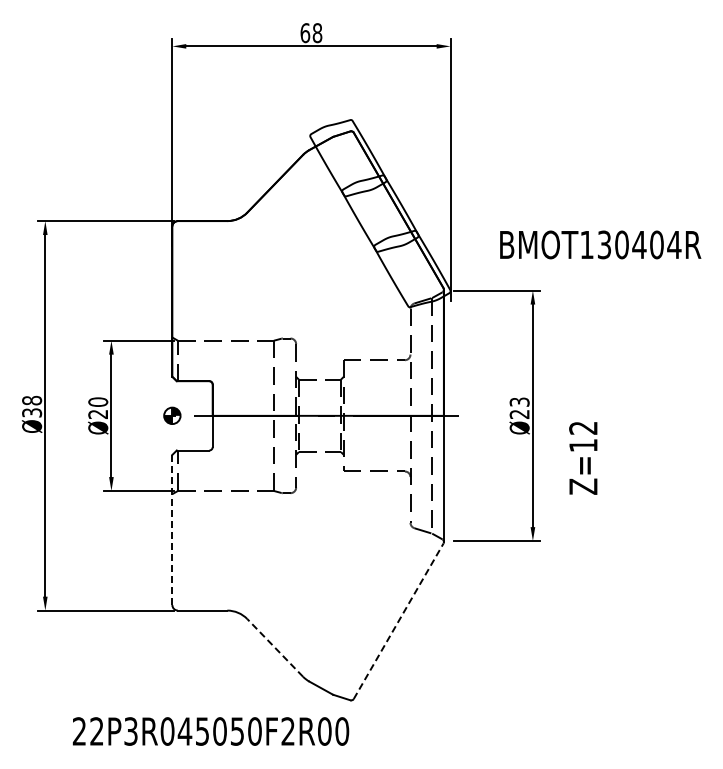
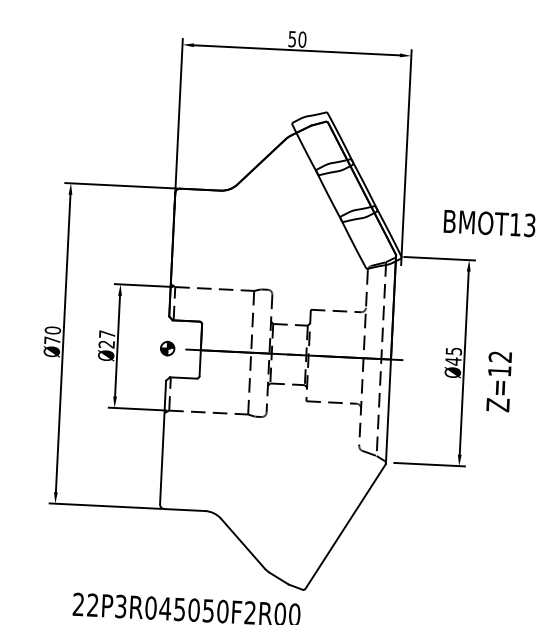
text: (311, 33) -> (297, 39), 68 -> 50
text: (98, 401) -> (107, 333), Ø20 -> Ø27
text: (32, 406) -> (53, 335), Ø38 -> Ø70
text: (519, 408) -> (453, 356), Ø23 -> Ø45
text: (583, 458) -> (499, 381), moved
line: (172, 529) -> (163, 442), dashed -> solid
line: (398, 621) -> (345, 526), dashed -> solid
line: (274, 647) -> (242, 543), dashed -> solid

